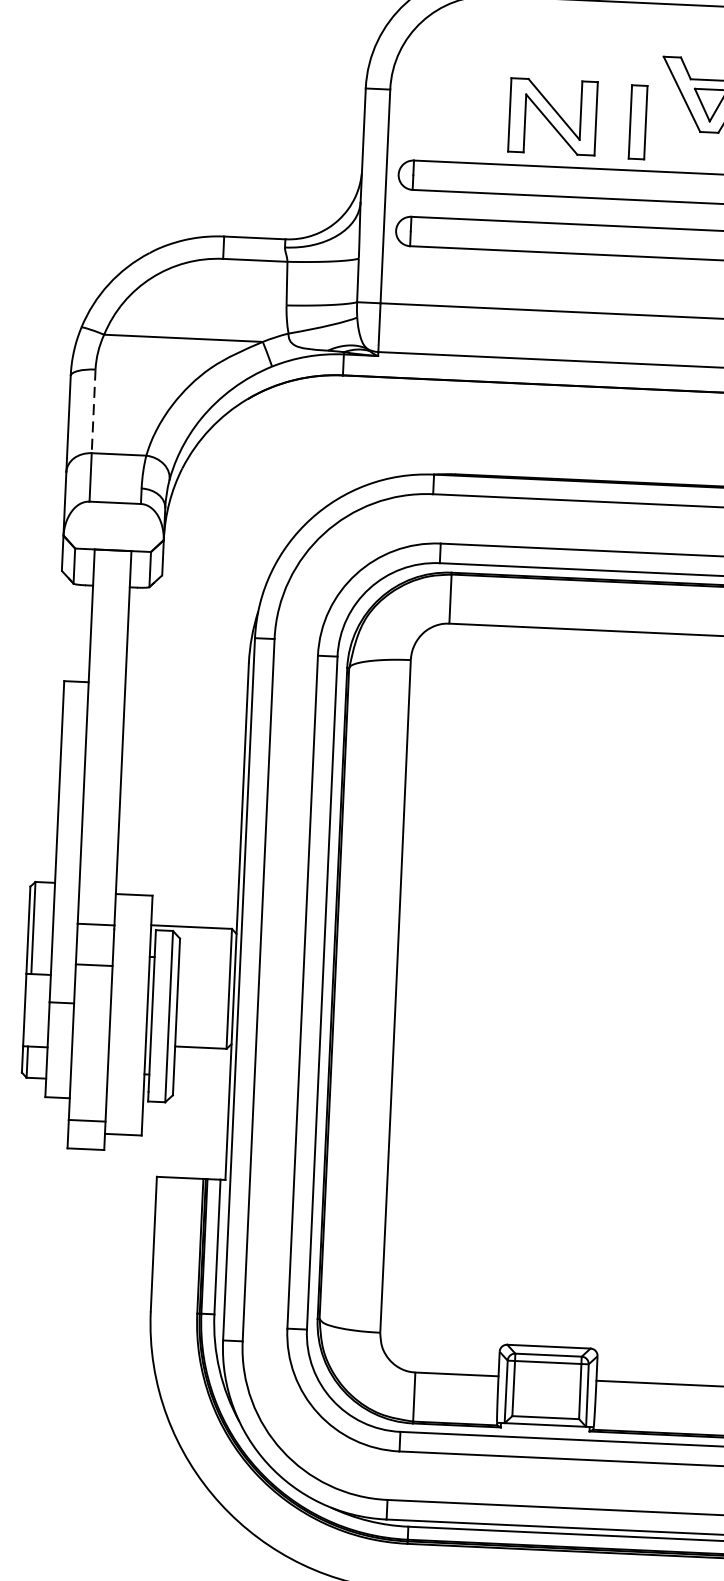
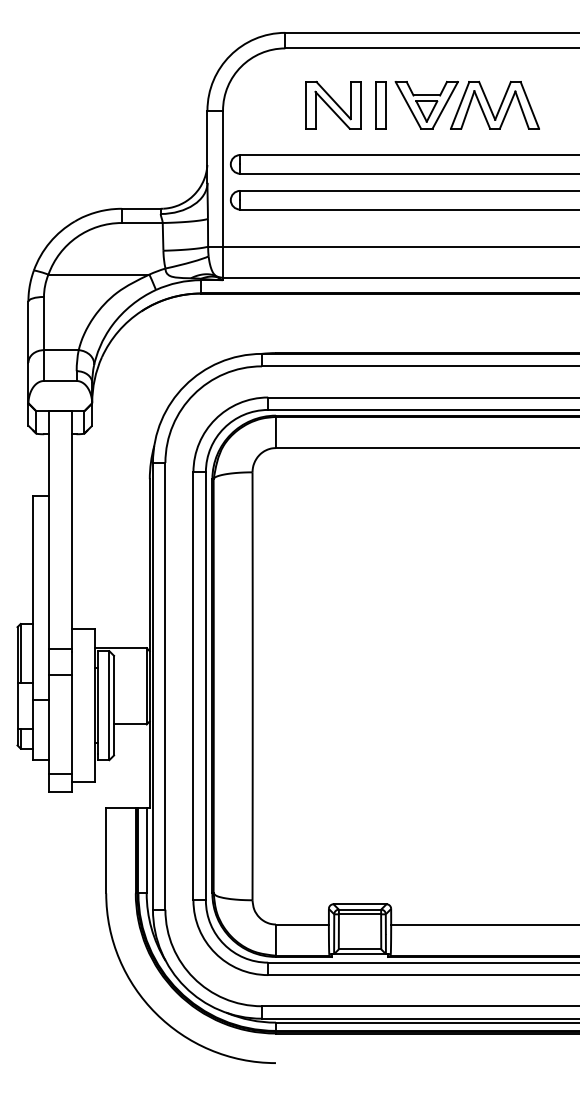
part: (553, 115) -> (333, 104), moved
part: (636, 122) -> (380, 105), moved
line: (92, 411) -> (43, 323), dashed -> solid

